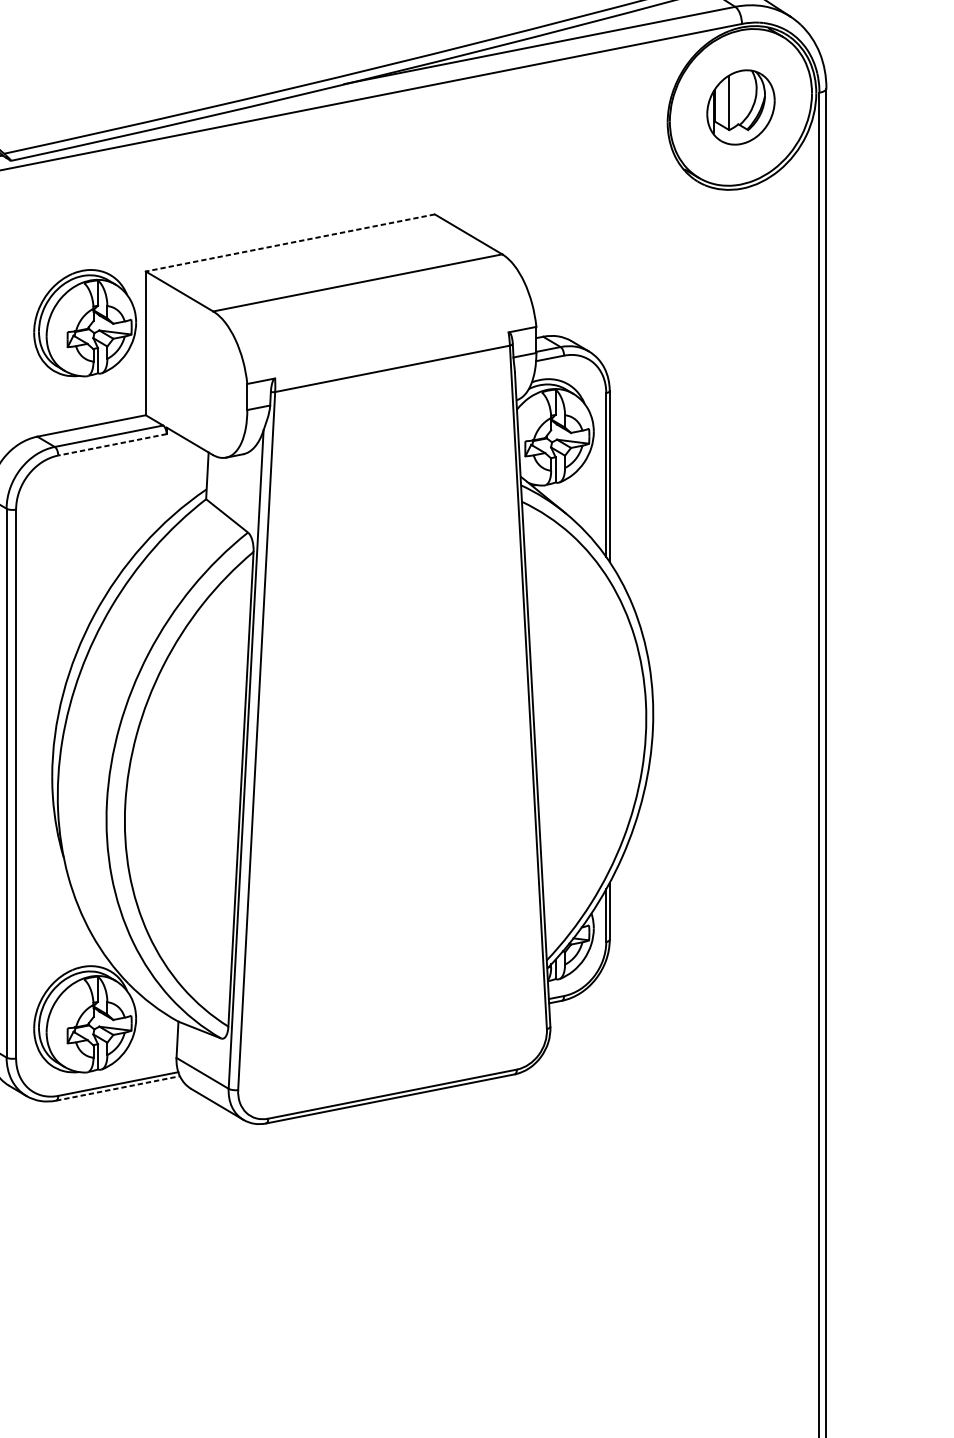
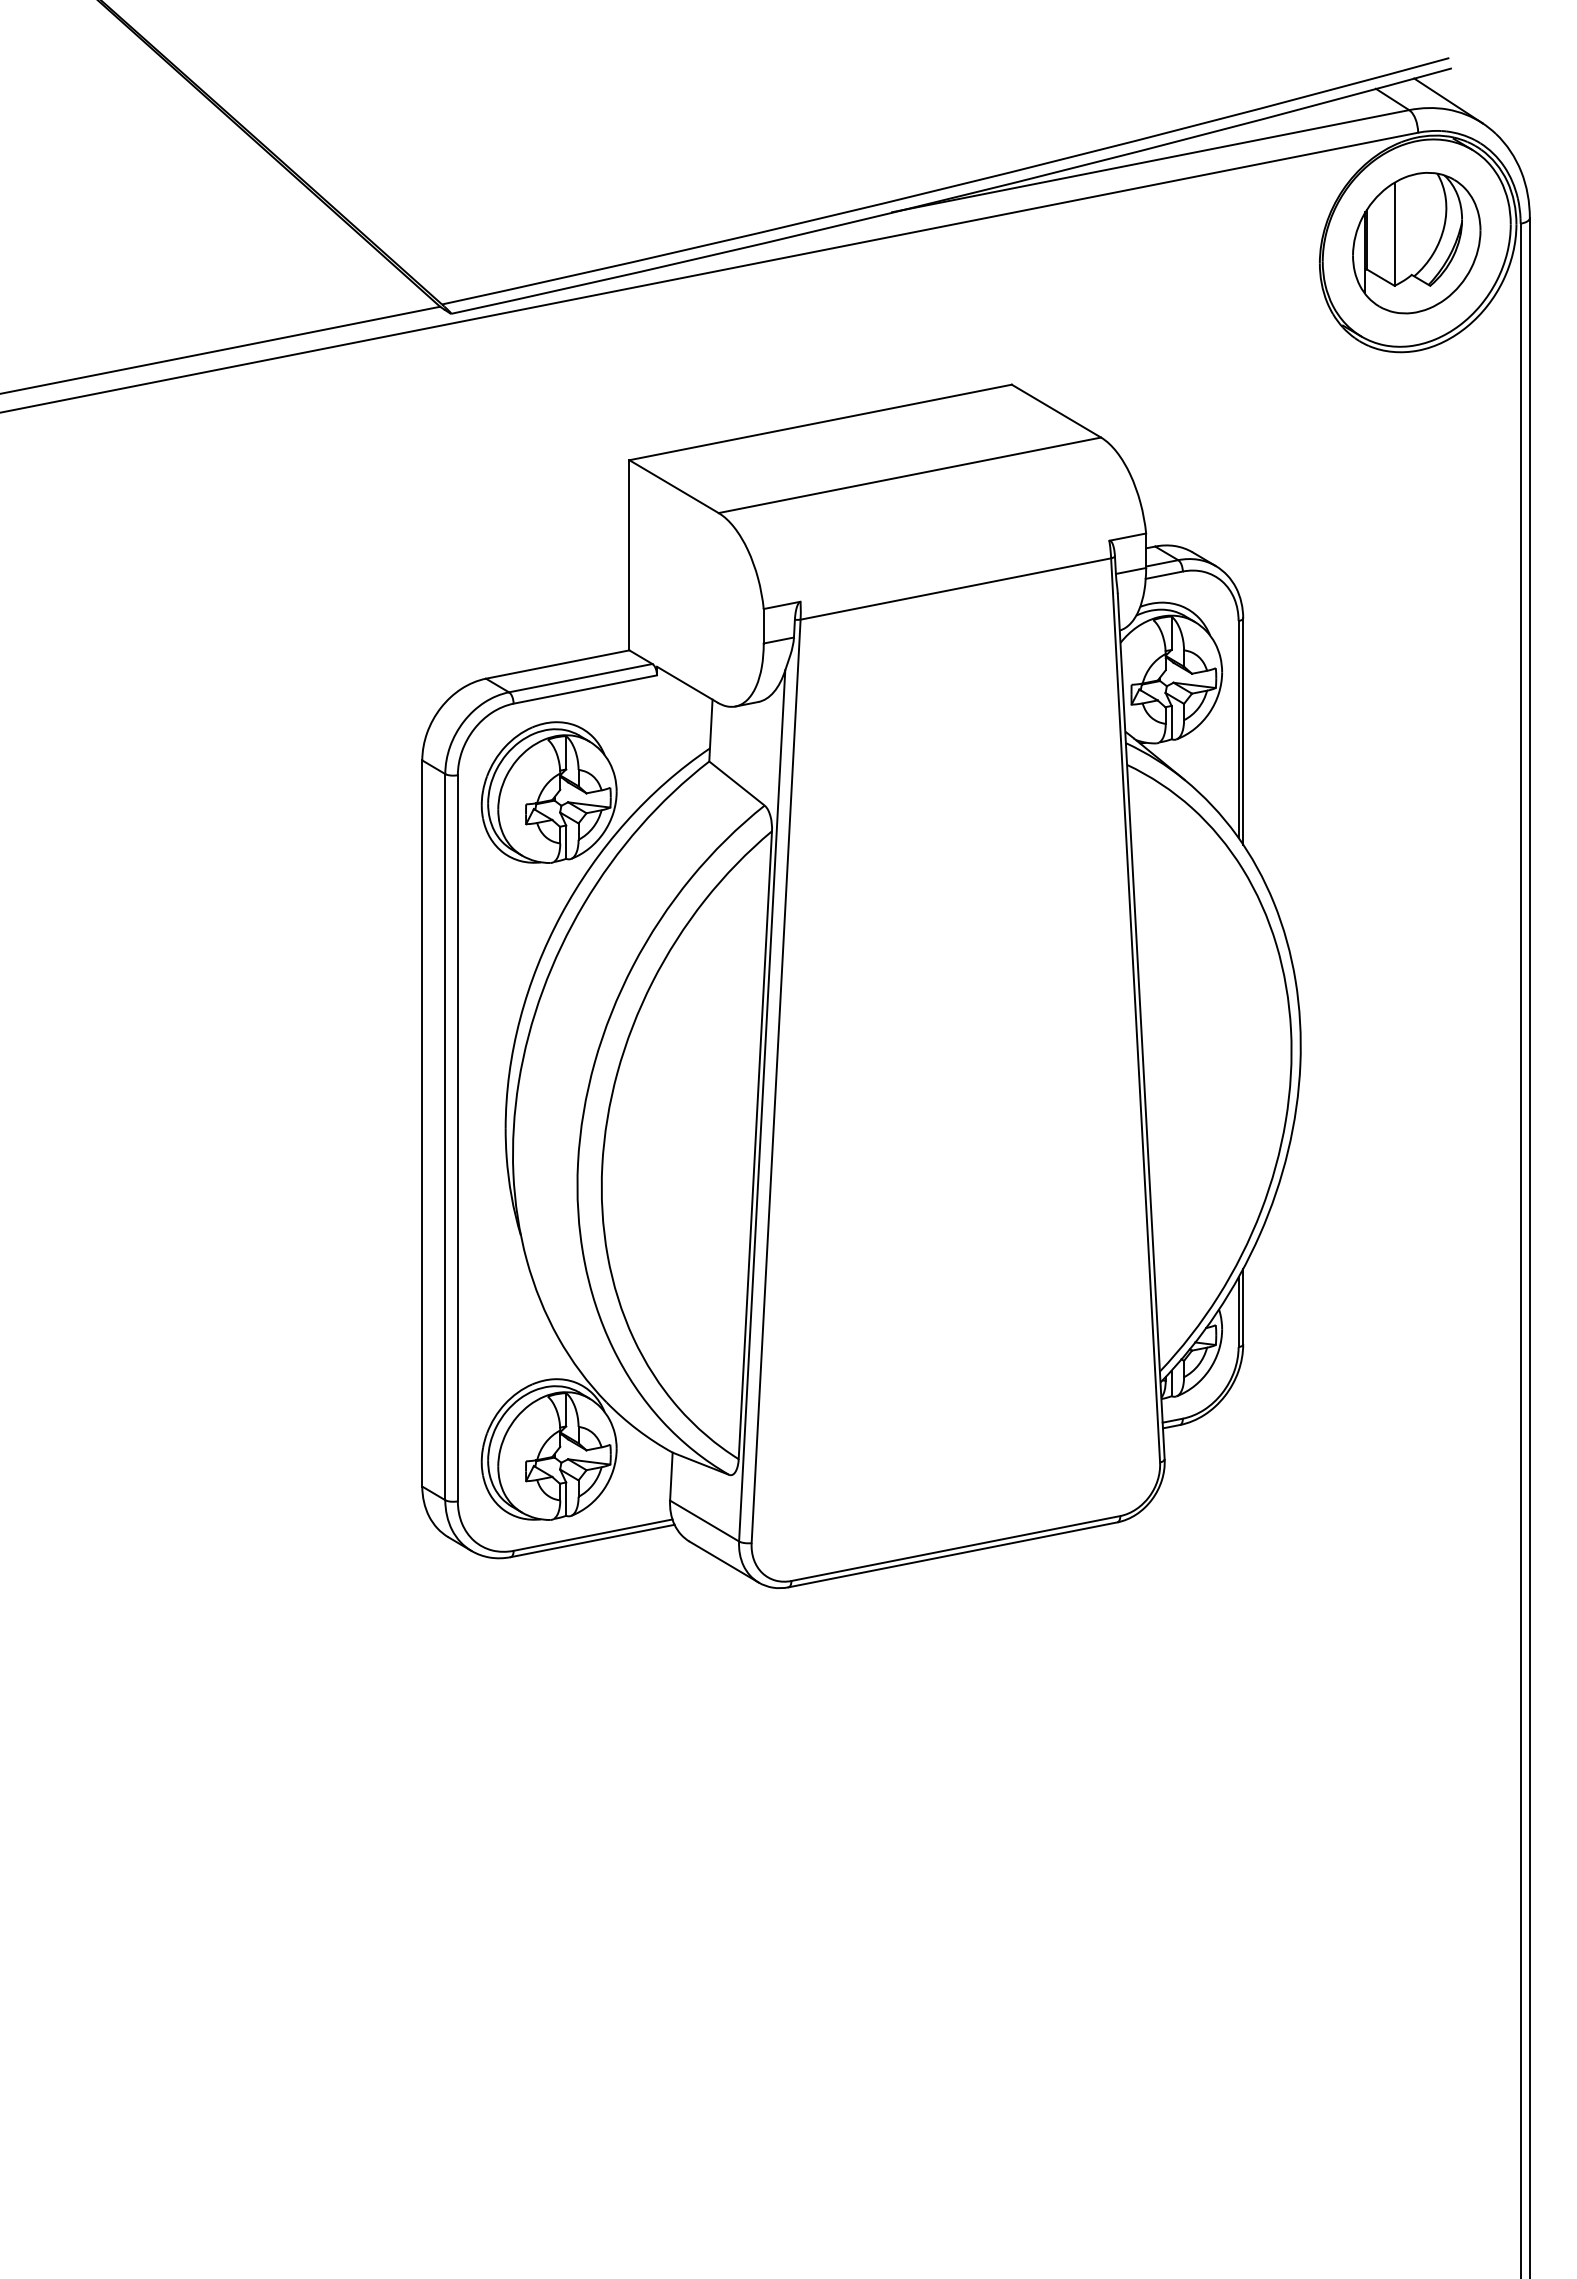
part: (740, 107) -> (1416, 243), size x1.43
line: (290, 242) -> (820, 422), dashed -> solid
part: (84, 323) -> (548, 792), moved
line: (111, 444) -> (584, 689), dashed -> solid
line: (117, 1088) -> (592, 1540), dashed -> solid

